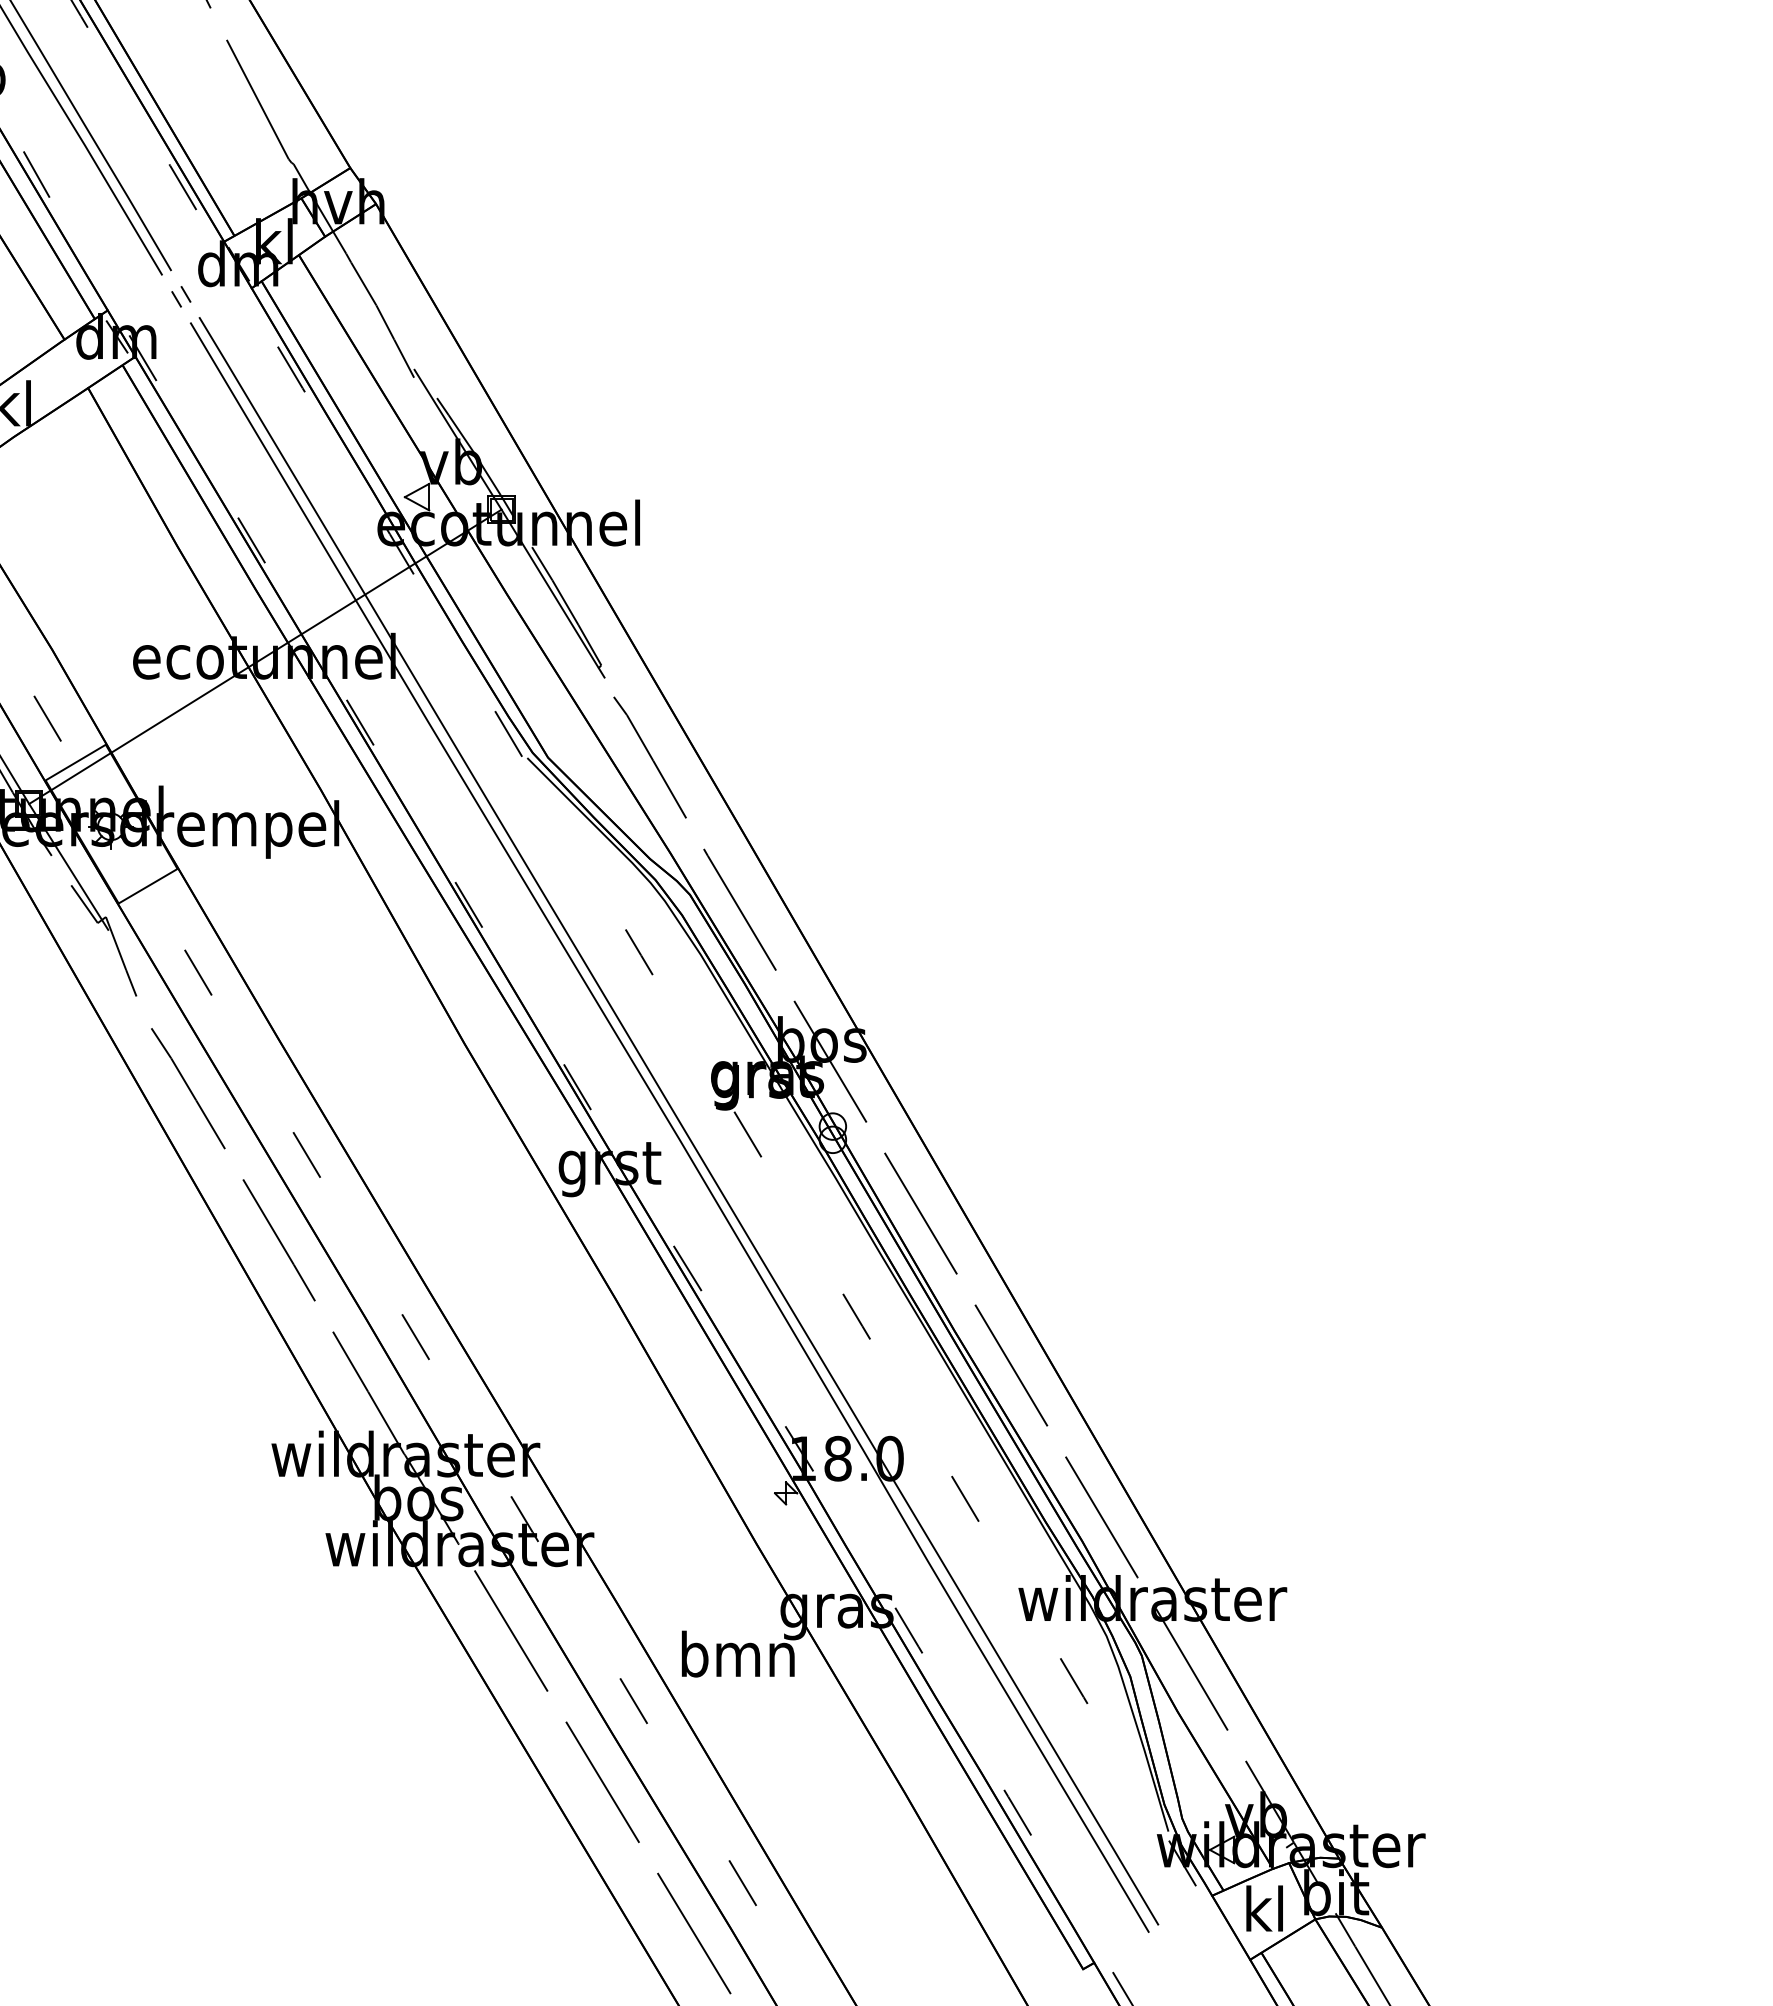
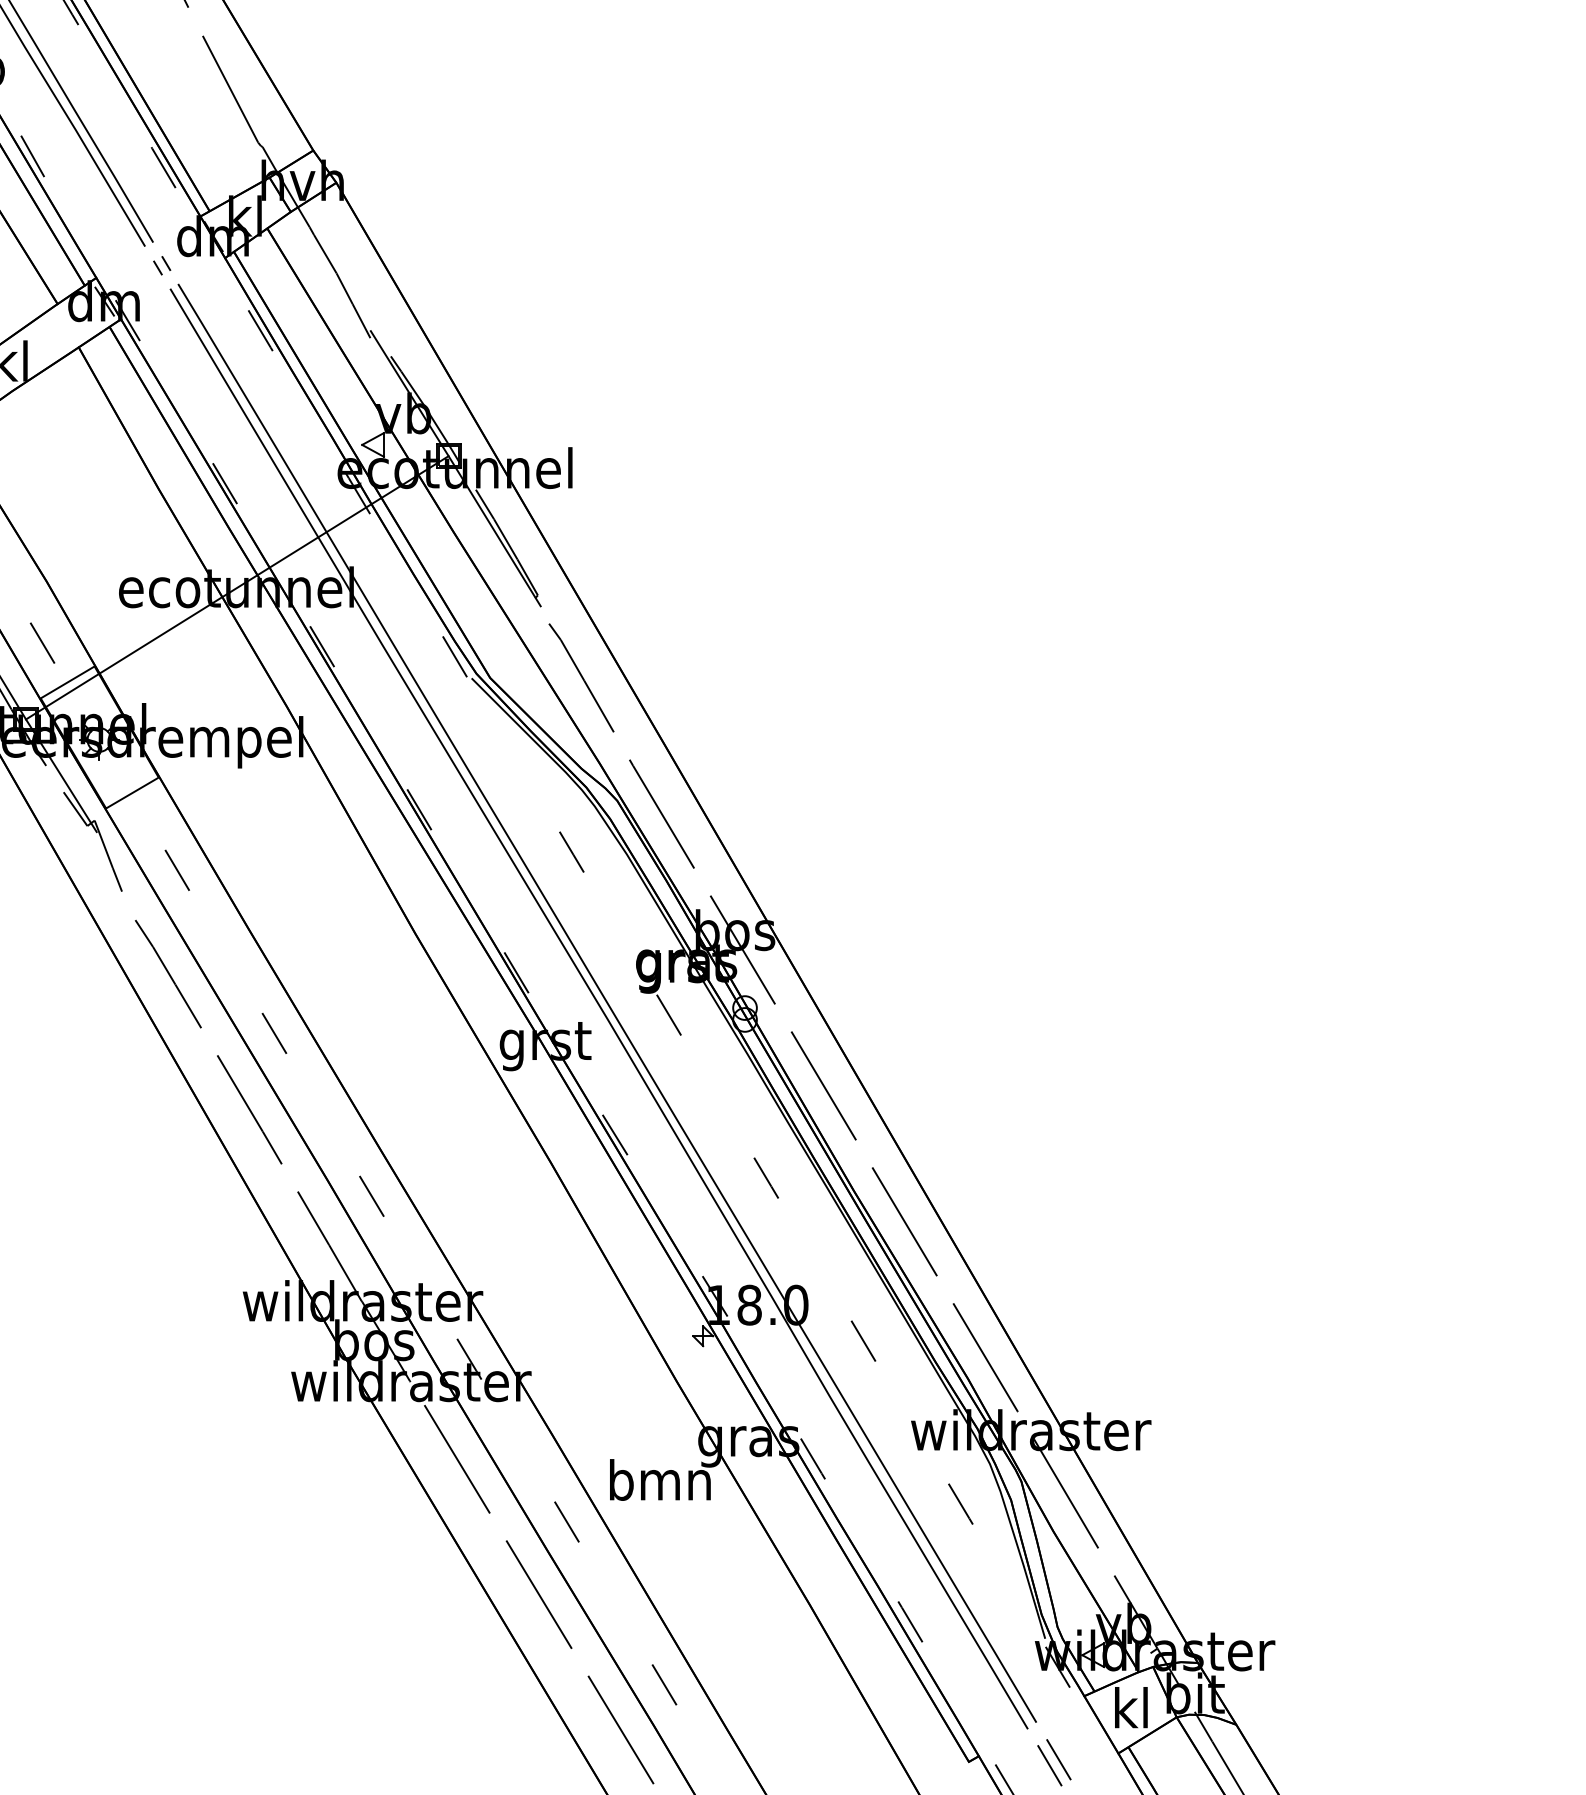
line: (1183, 1966) -> (1058, 1759), added
line: (1173, 1973) -> (1049, 1765), added

